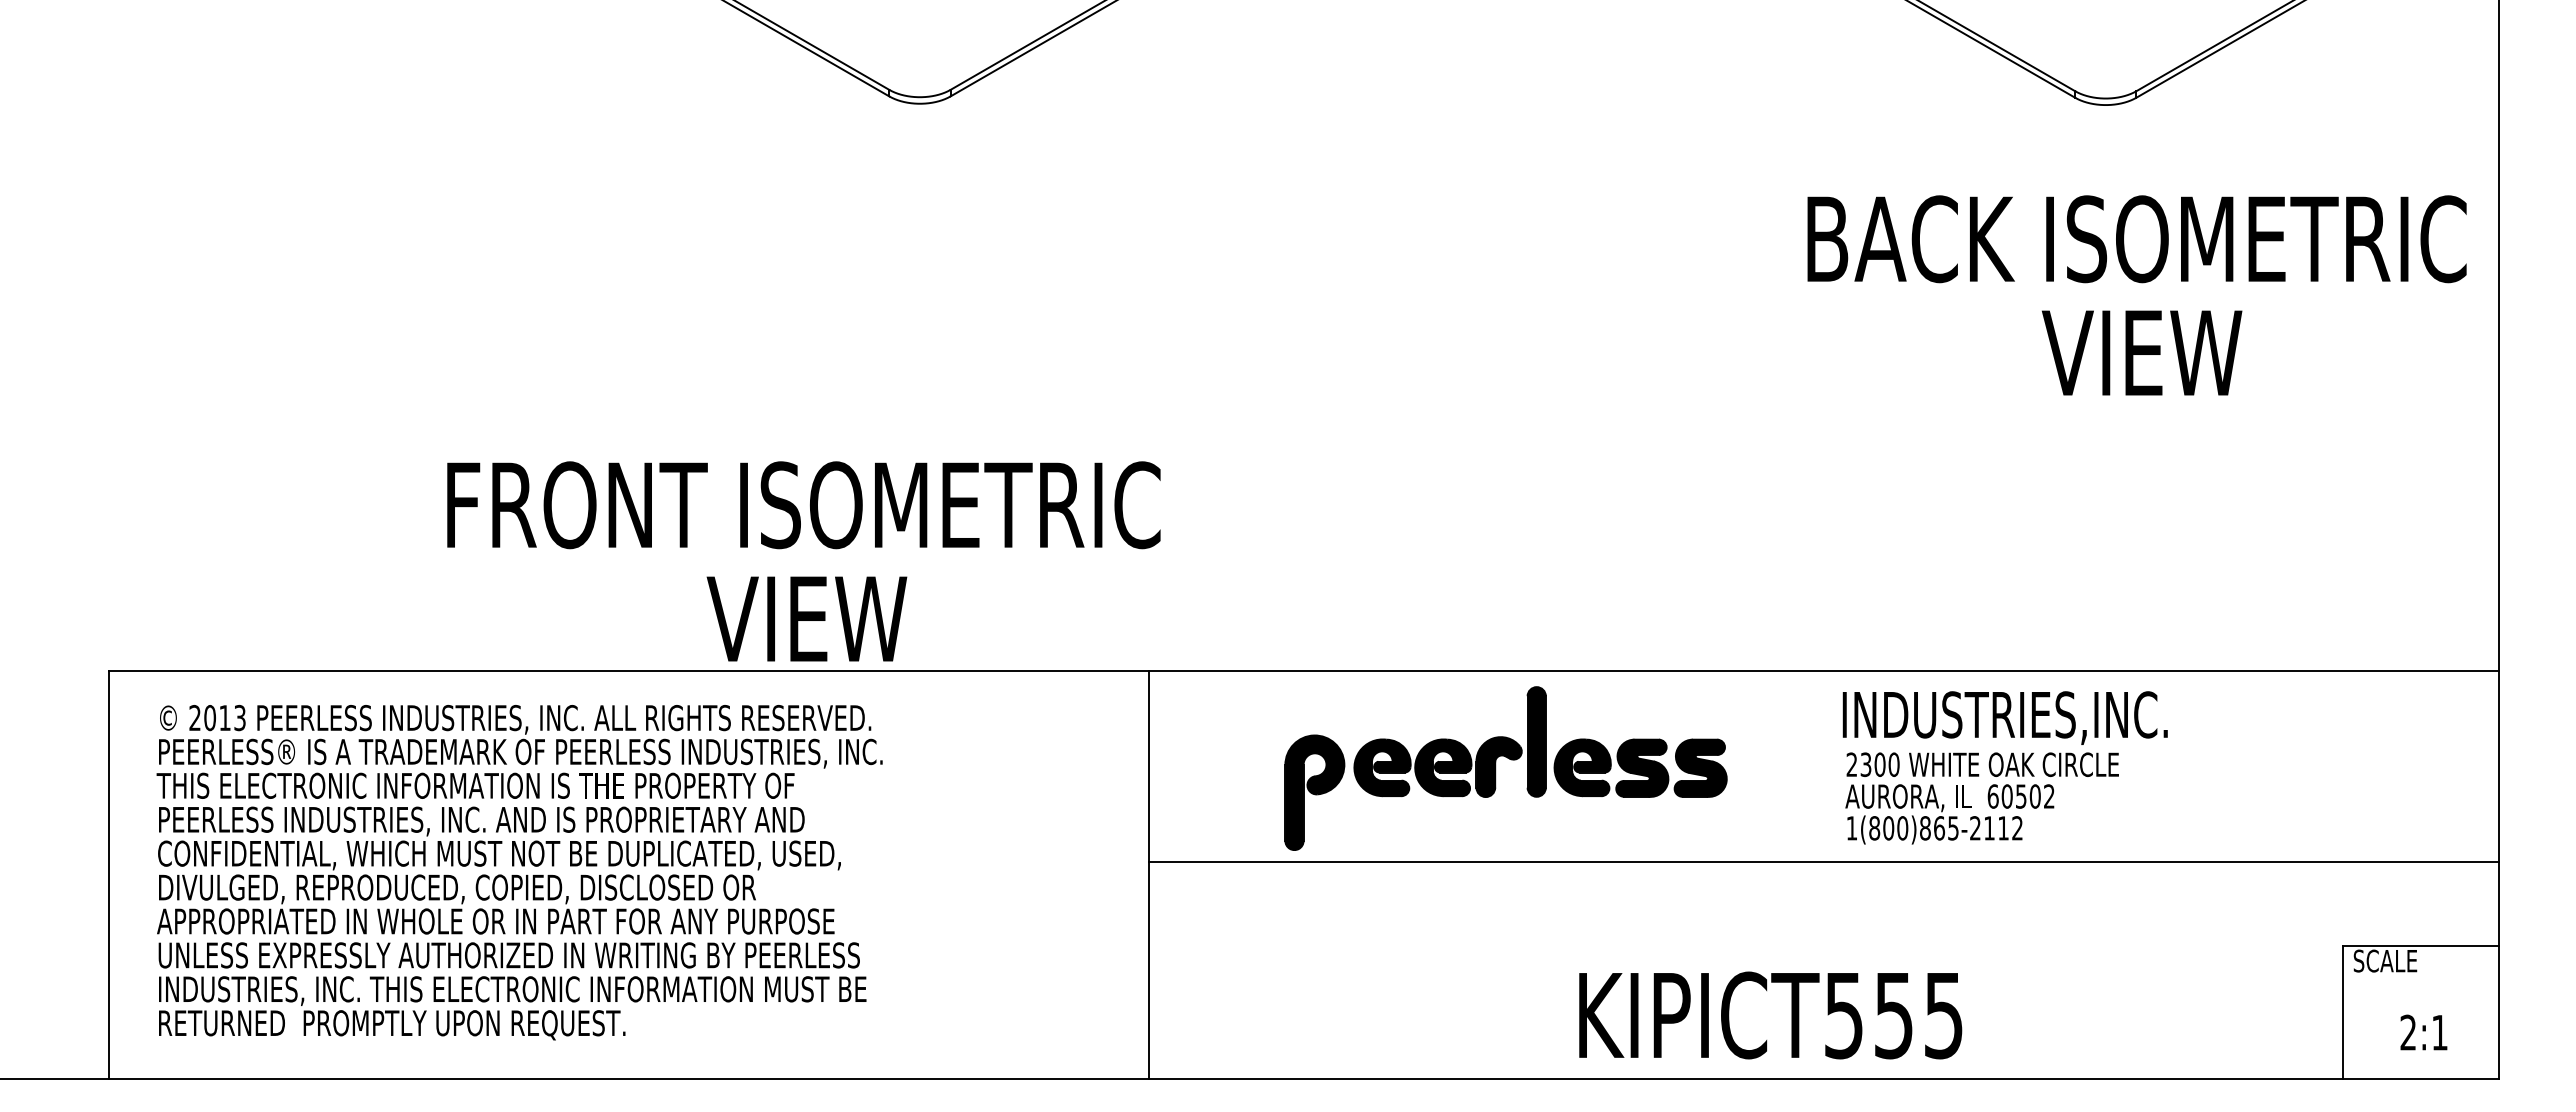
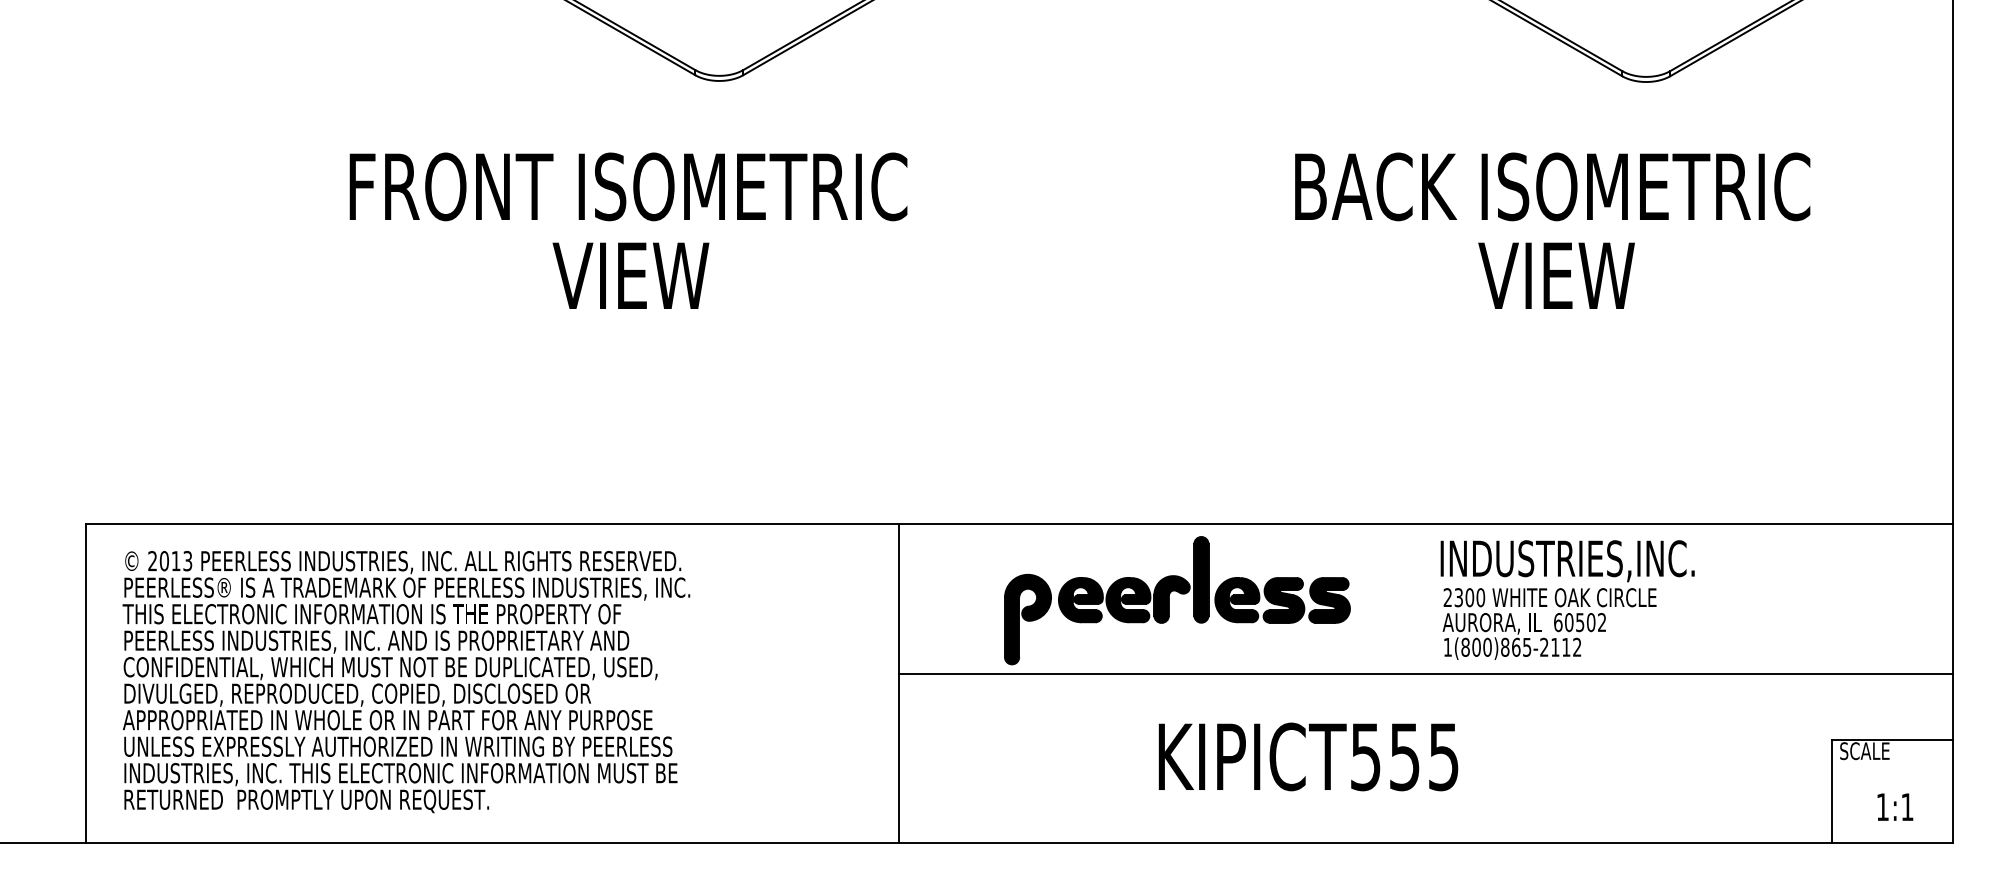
text: (2136, 295) -> (1552, 230), moved
text: (803, 561) -> (628, 230), moved
text: (1770, 1015) -> (1308, 756), moved
text: (2407, 1032) -> (1882, 806), 2:1 -> 1:1

